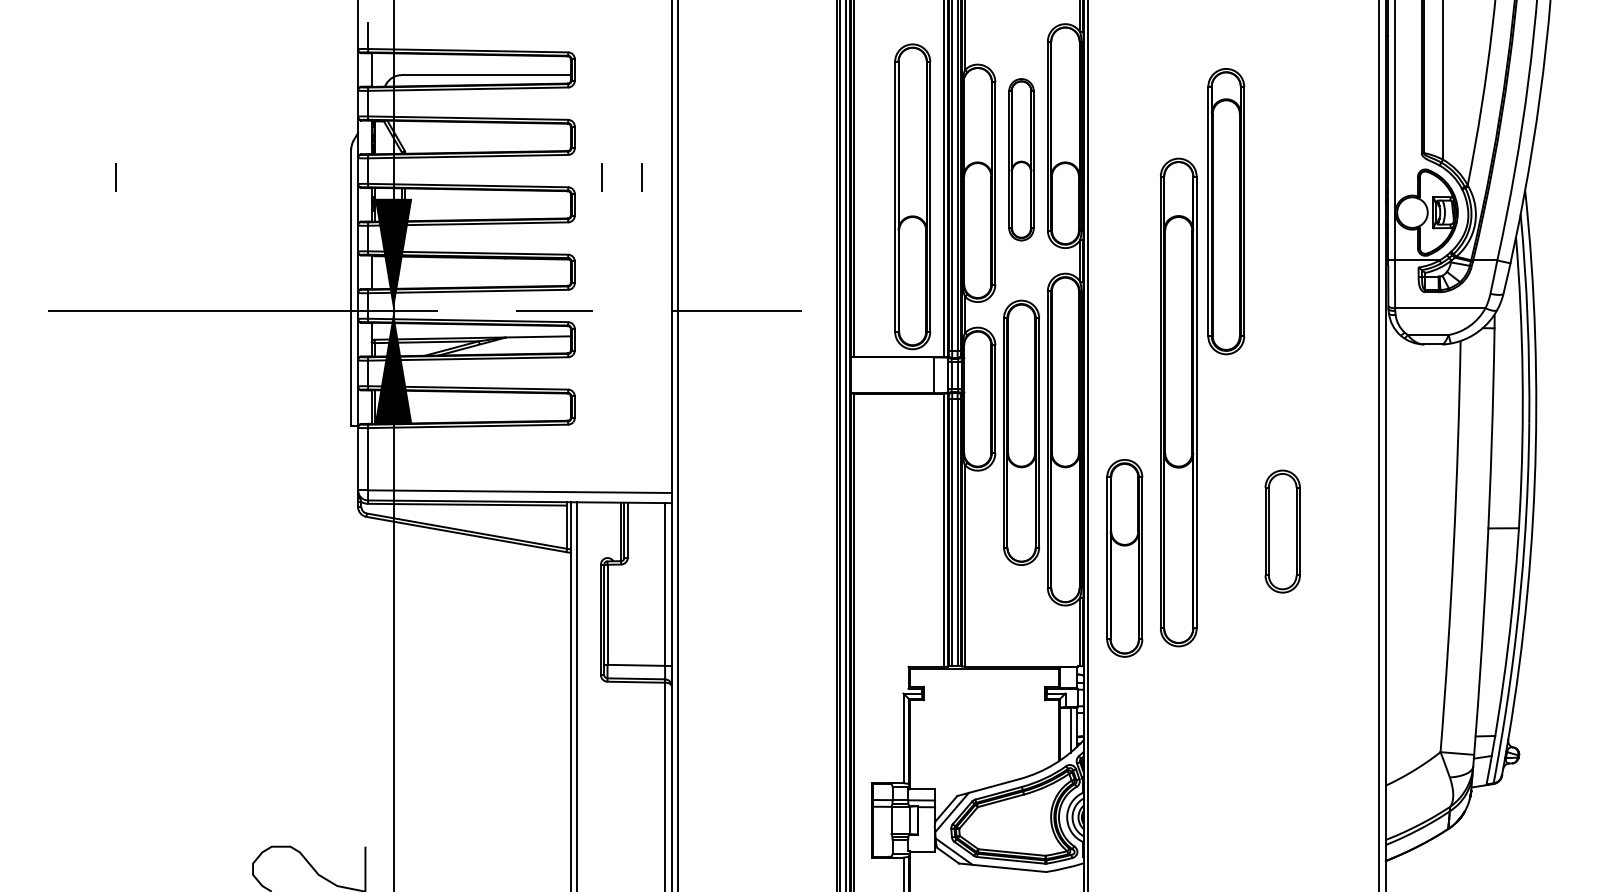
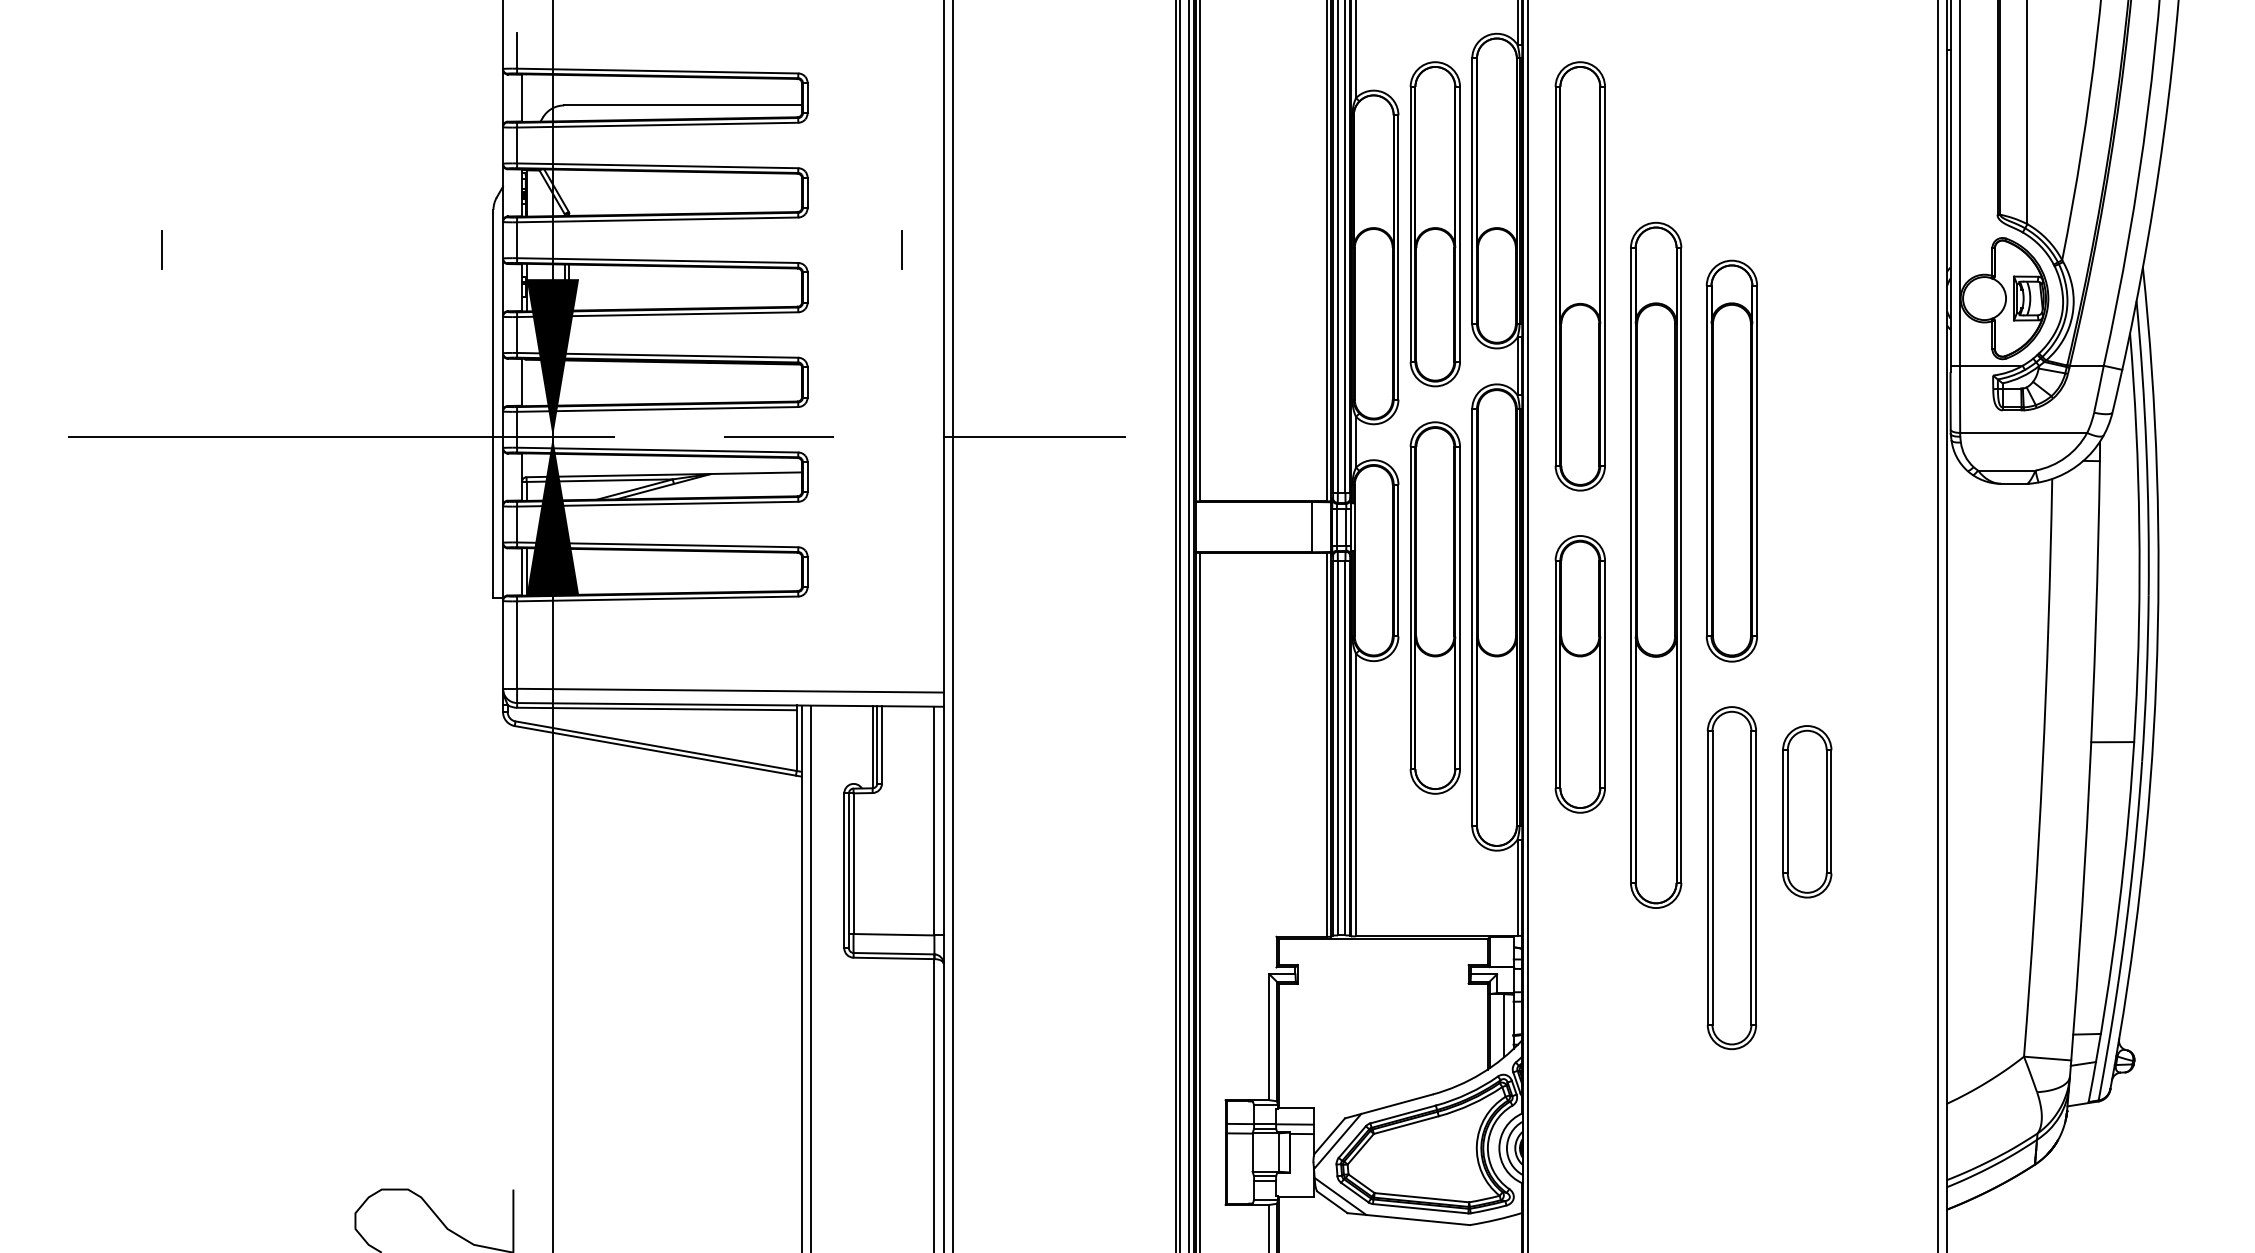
part: (1020, 159) -> (1434, 224), size x1.43
line: (601, 177) -> (845, 249), removed
part: (912, 196) -> (1579, 276), moved
part: (1225, 211) -> (1731, 460), moved
part: (1282, 531) -> (1807, 811), moved
part: (1124, 558) -> (1579, 674), moved
part: (1232, 625) -> (1731, 878), added

